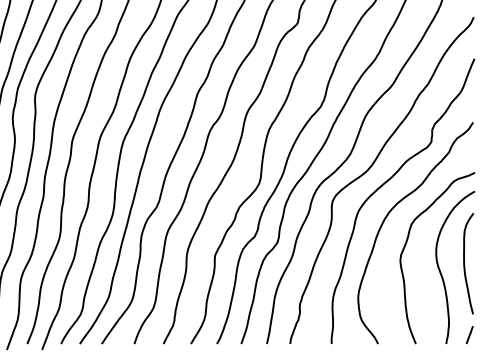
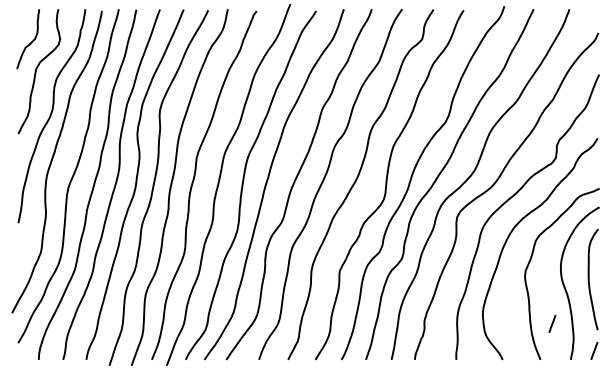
line: (427, 307) -> (552, 323), added

